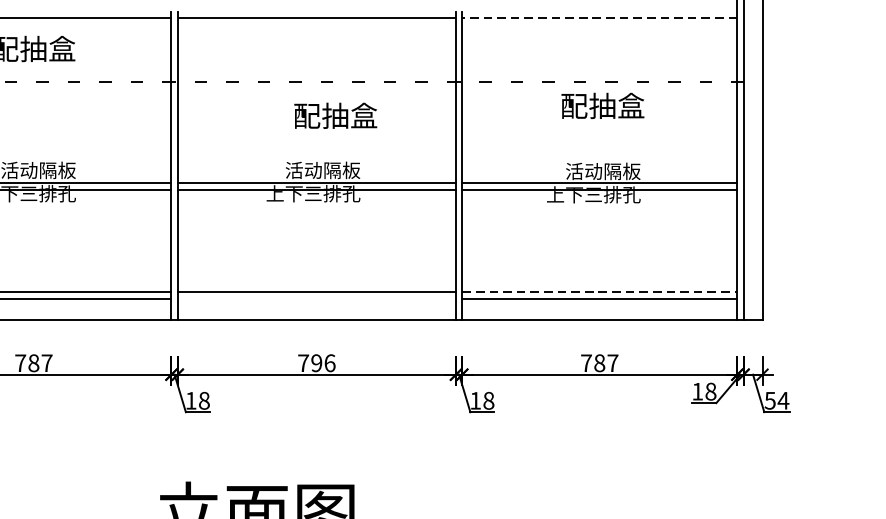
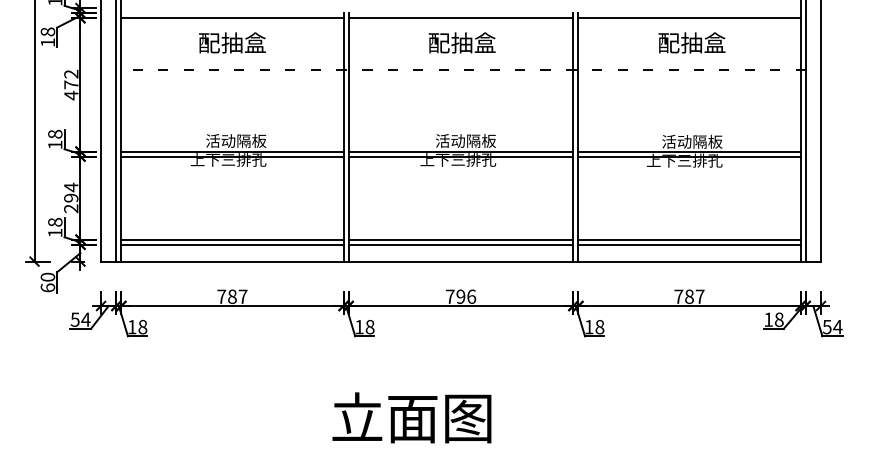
line: (599, 18) -> (689, 18), dashed -> solid
text: (602, 105) -> (691, 42), moved
text: (334, 115) -> (461, 42), moved
line: (601, 292) -> (690, 239), dashed -> solid
line: (316, 298) -> (460, 244), added

